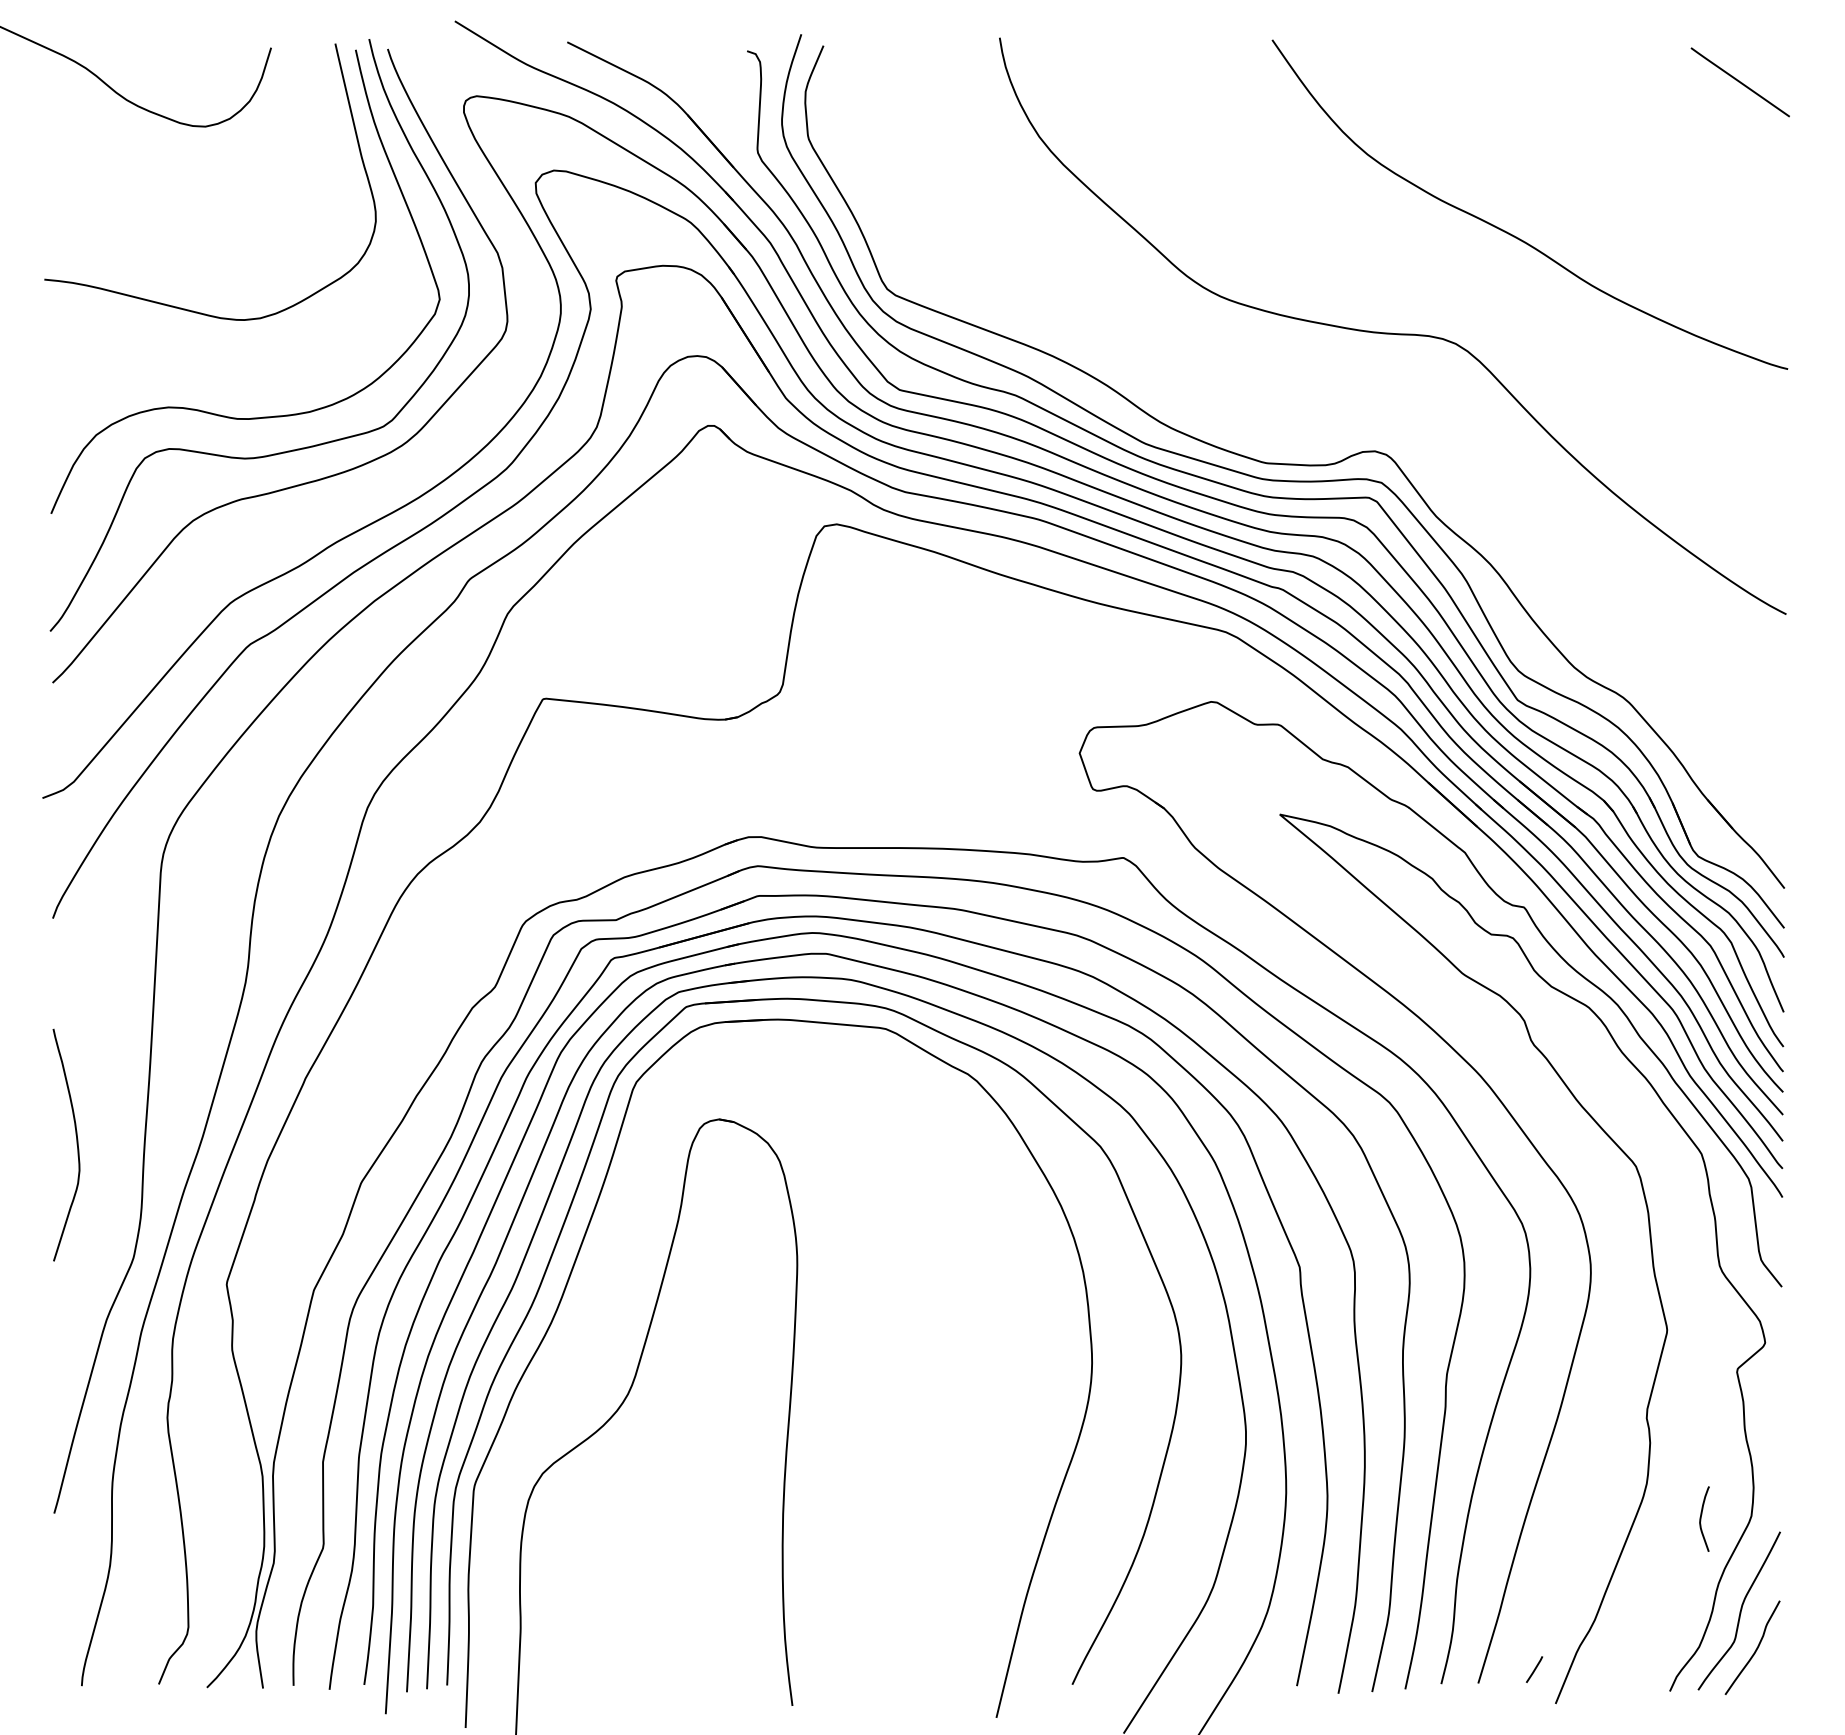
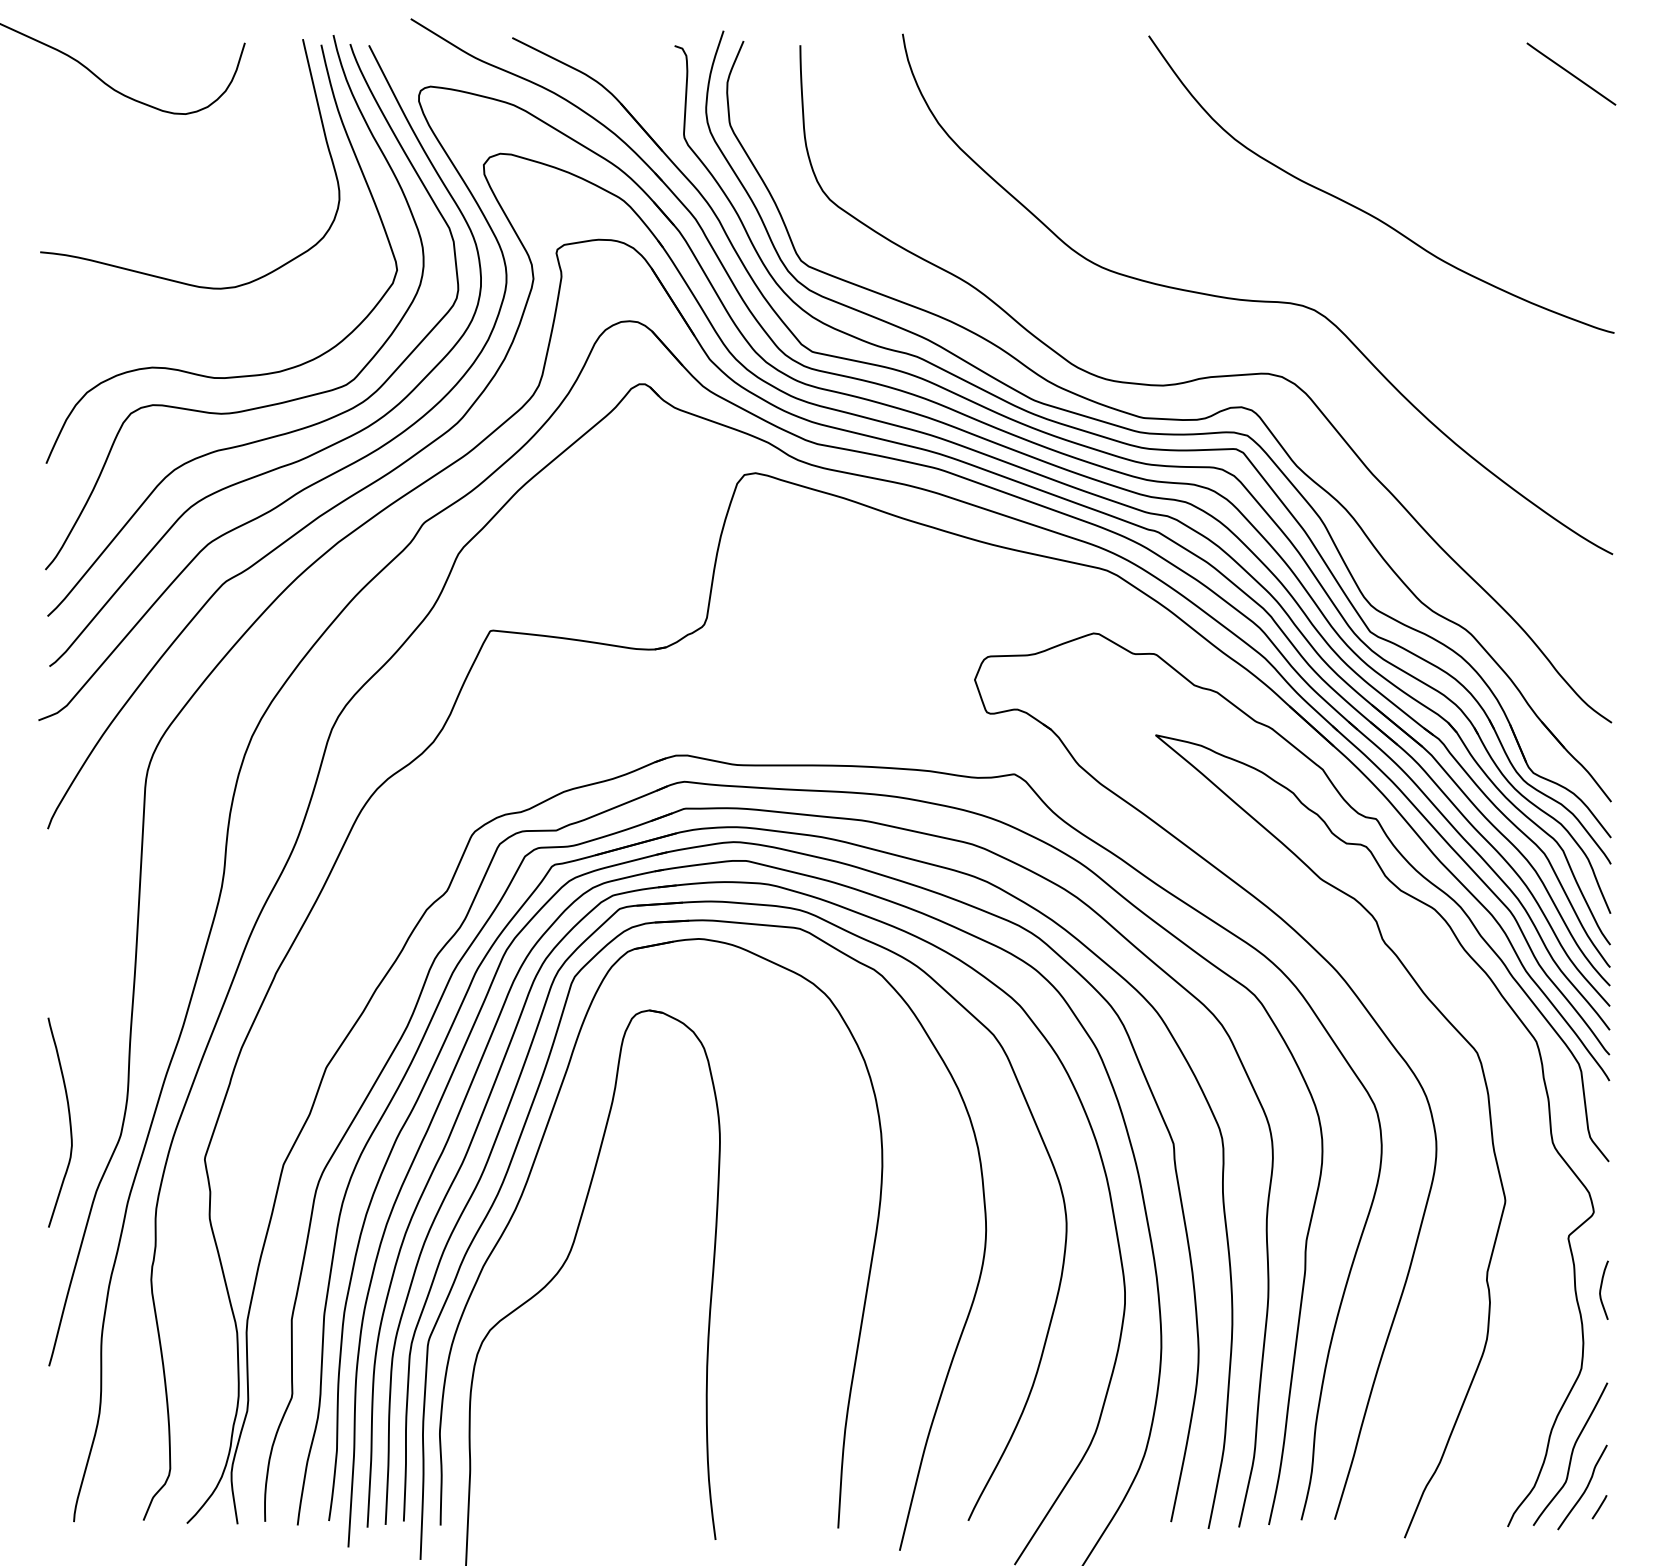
curve: (1332, 420) -> (1203, 379), added
curve: (348, 501) -> (314, 452), added
curve: (76, 1144) -> (69, 1122), moved
part: (583, 1314) -> (526, 1186), added
curve: (1701, 1518) -> (1601, 1289), moved
line: (1534, 1669) -> (1599, 1507), moved

